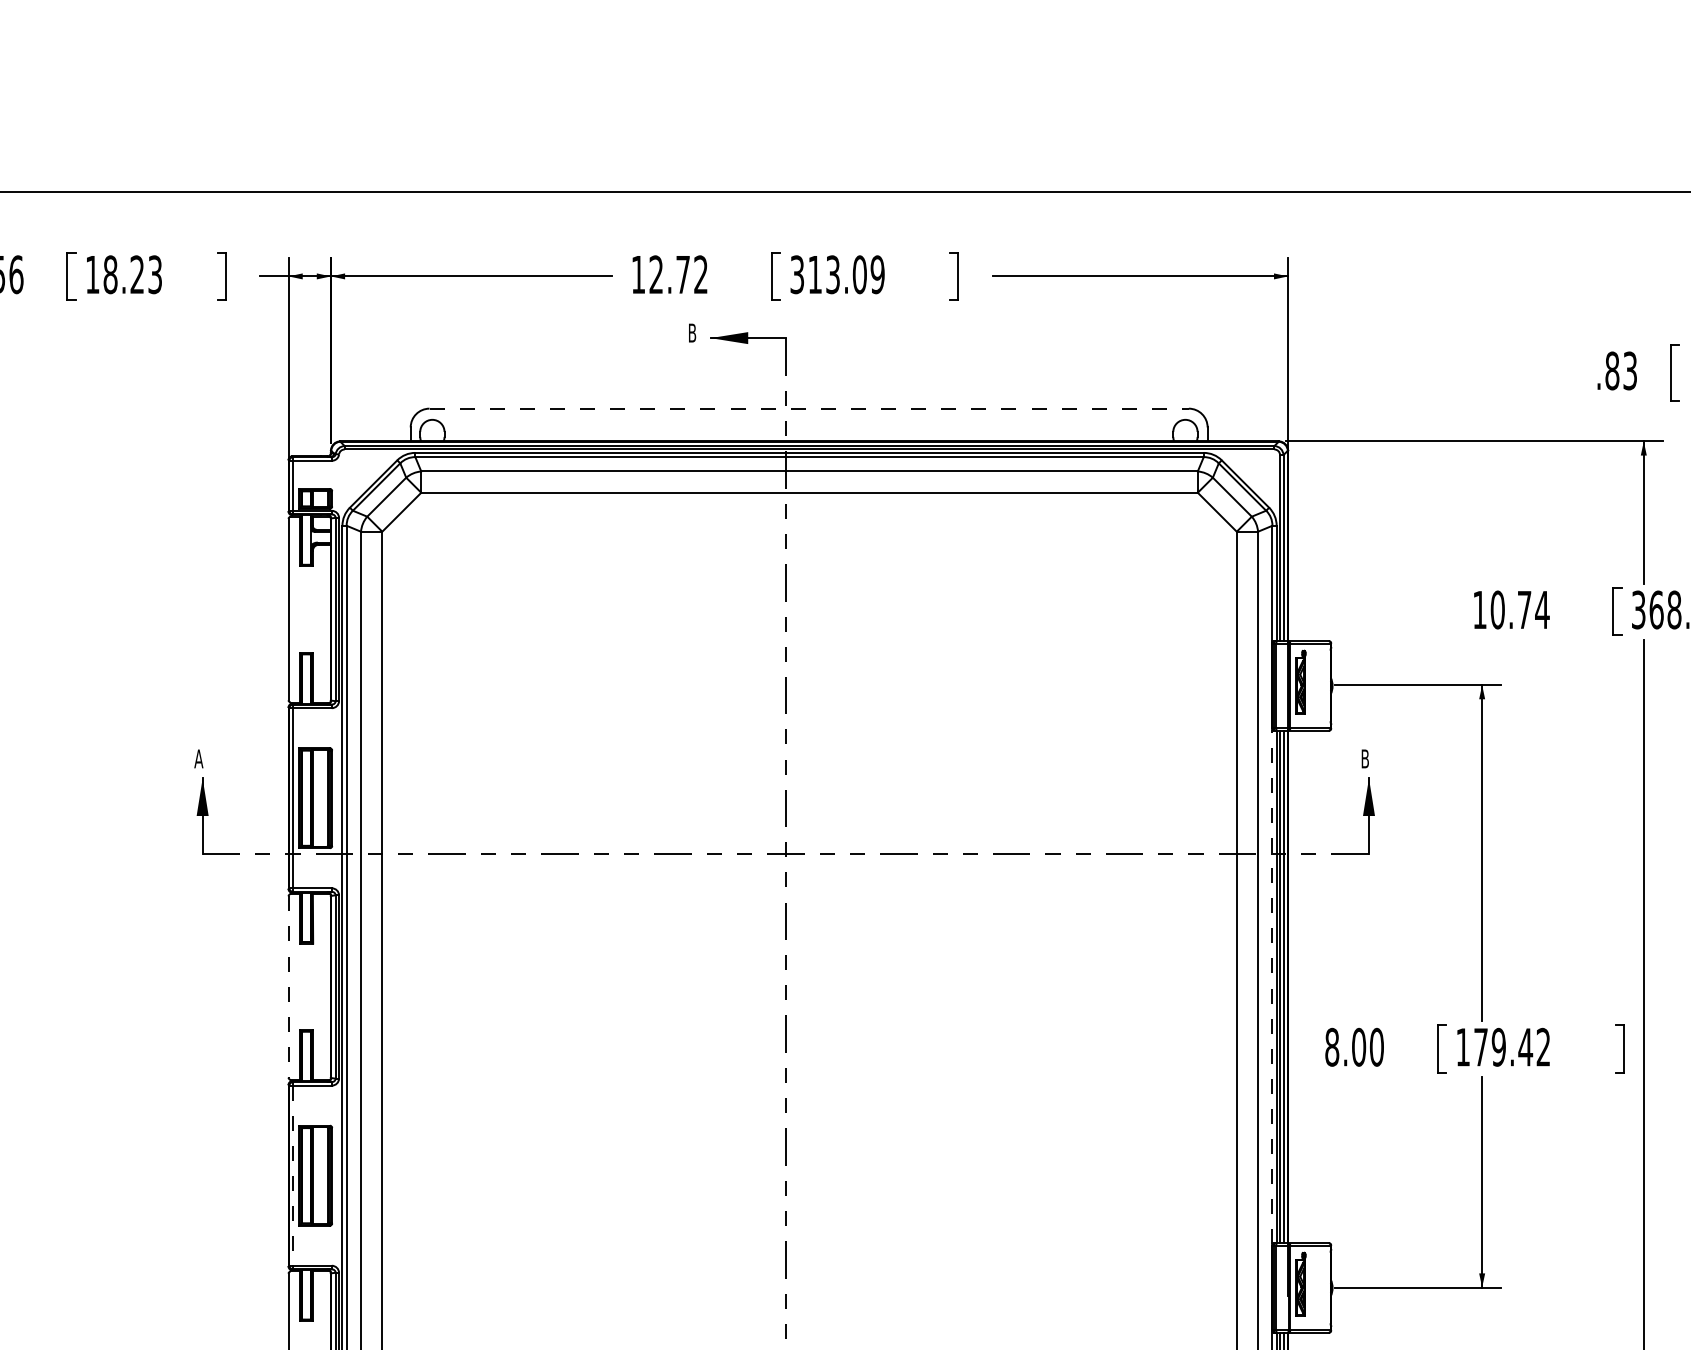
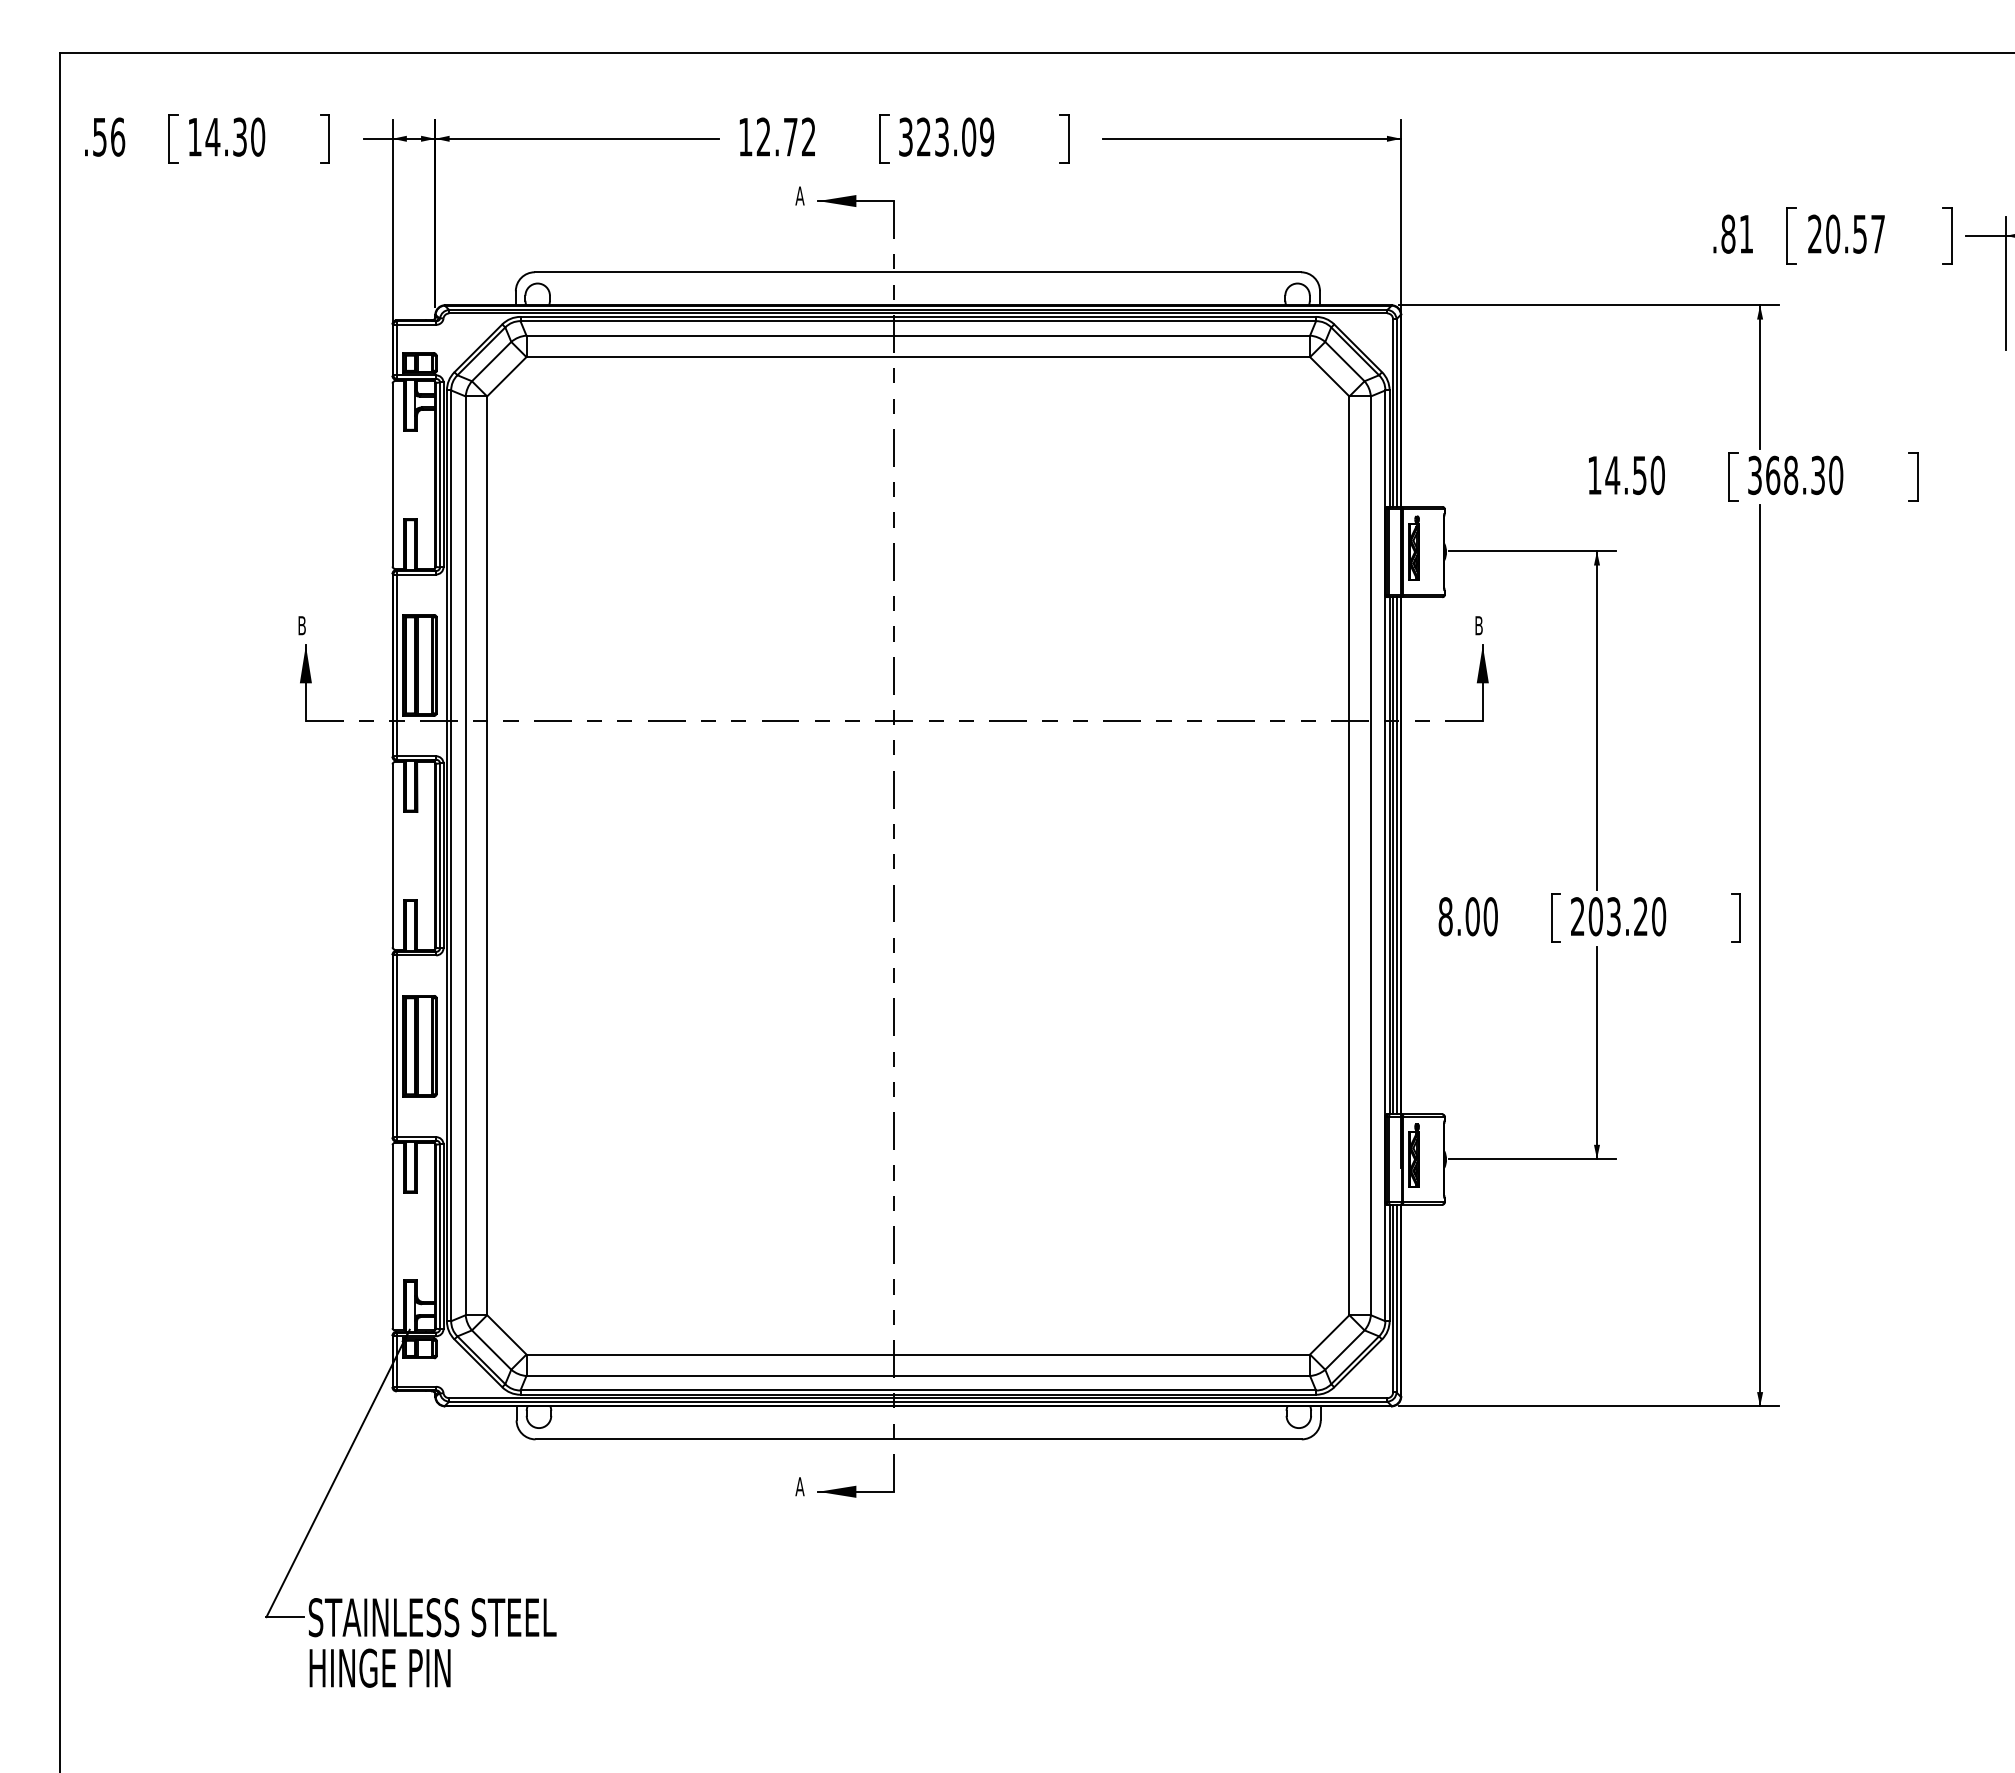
text: (132, 274) -> (235, 136), 18.23 -> 14.30
text: (814, 274) -> (923, 136), 313.09 -> 323.09
text: (691, 332) -> (799, 195), B -> A
text: (1630, 370) -> (1746, 233), .83 -> .81
line: (809, 408) -> (918, 272), dashed -> solid
text: (1520, 610) -> (1635, 475), 10.74 -> 14.50
text: (198, 758) -> (301, 625), A -> B
line: (1272, 986) -> (1385, 855), dashed -> solid
line: (288, 987) -> (392, 856), dashed -> solid
text: (1503, 1047) -> (1618, 916), 179.42 -> 203.20
line: (293, 1175) -> (397, 1046), dashed -> solid

